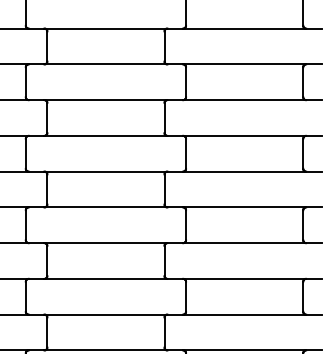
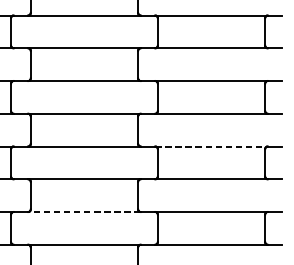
line: (244, 135) -> (211, 146), solid -> dashed
line: (105, 207) -> (84, 212), solid -> dashed

